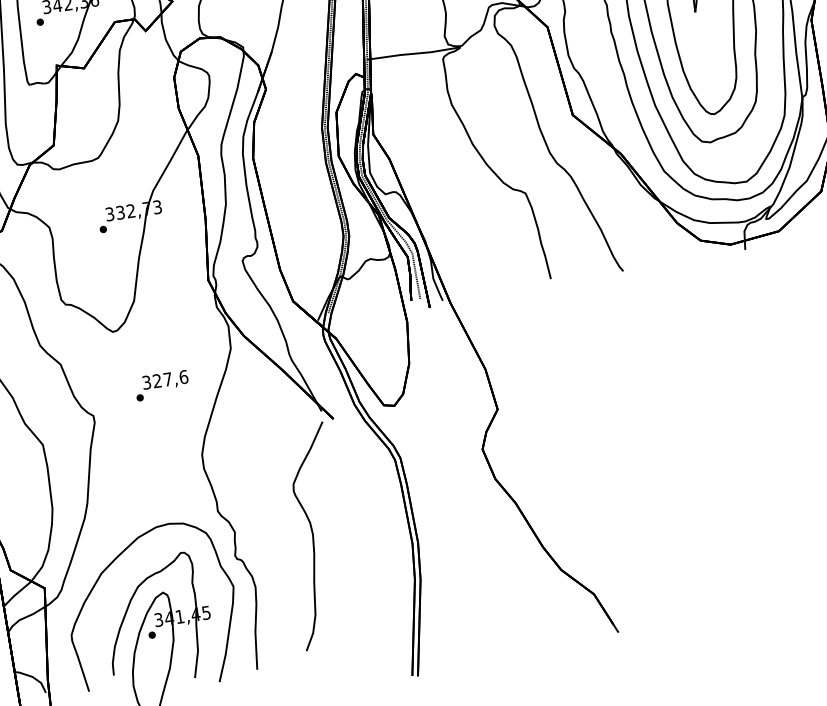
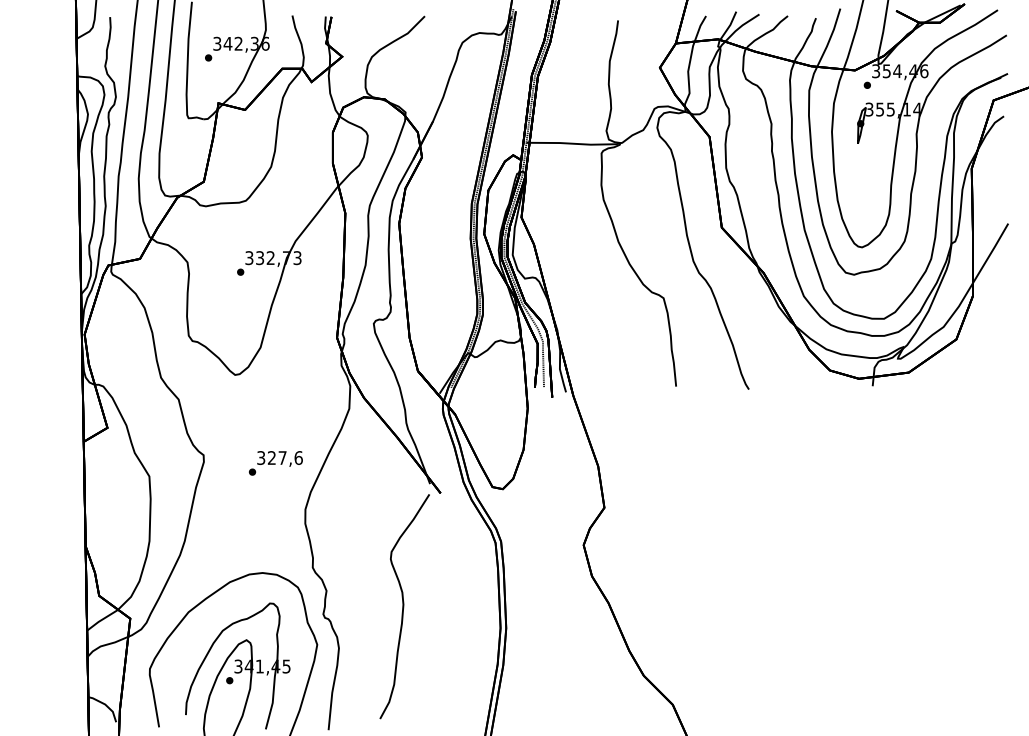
text: (161, 385) -> (275, 463), moved

